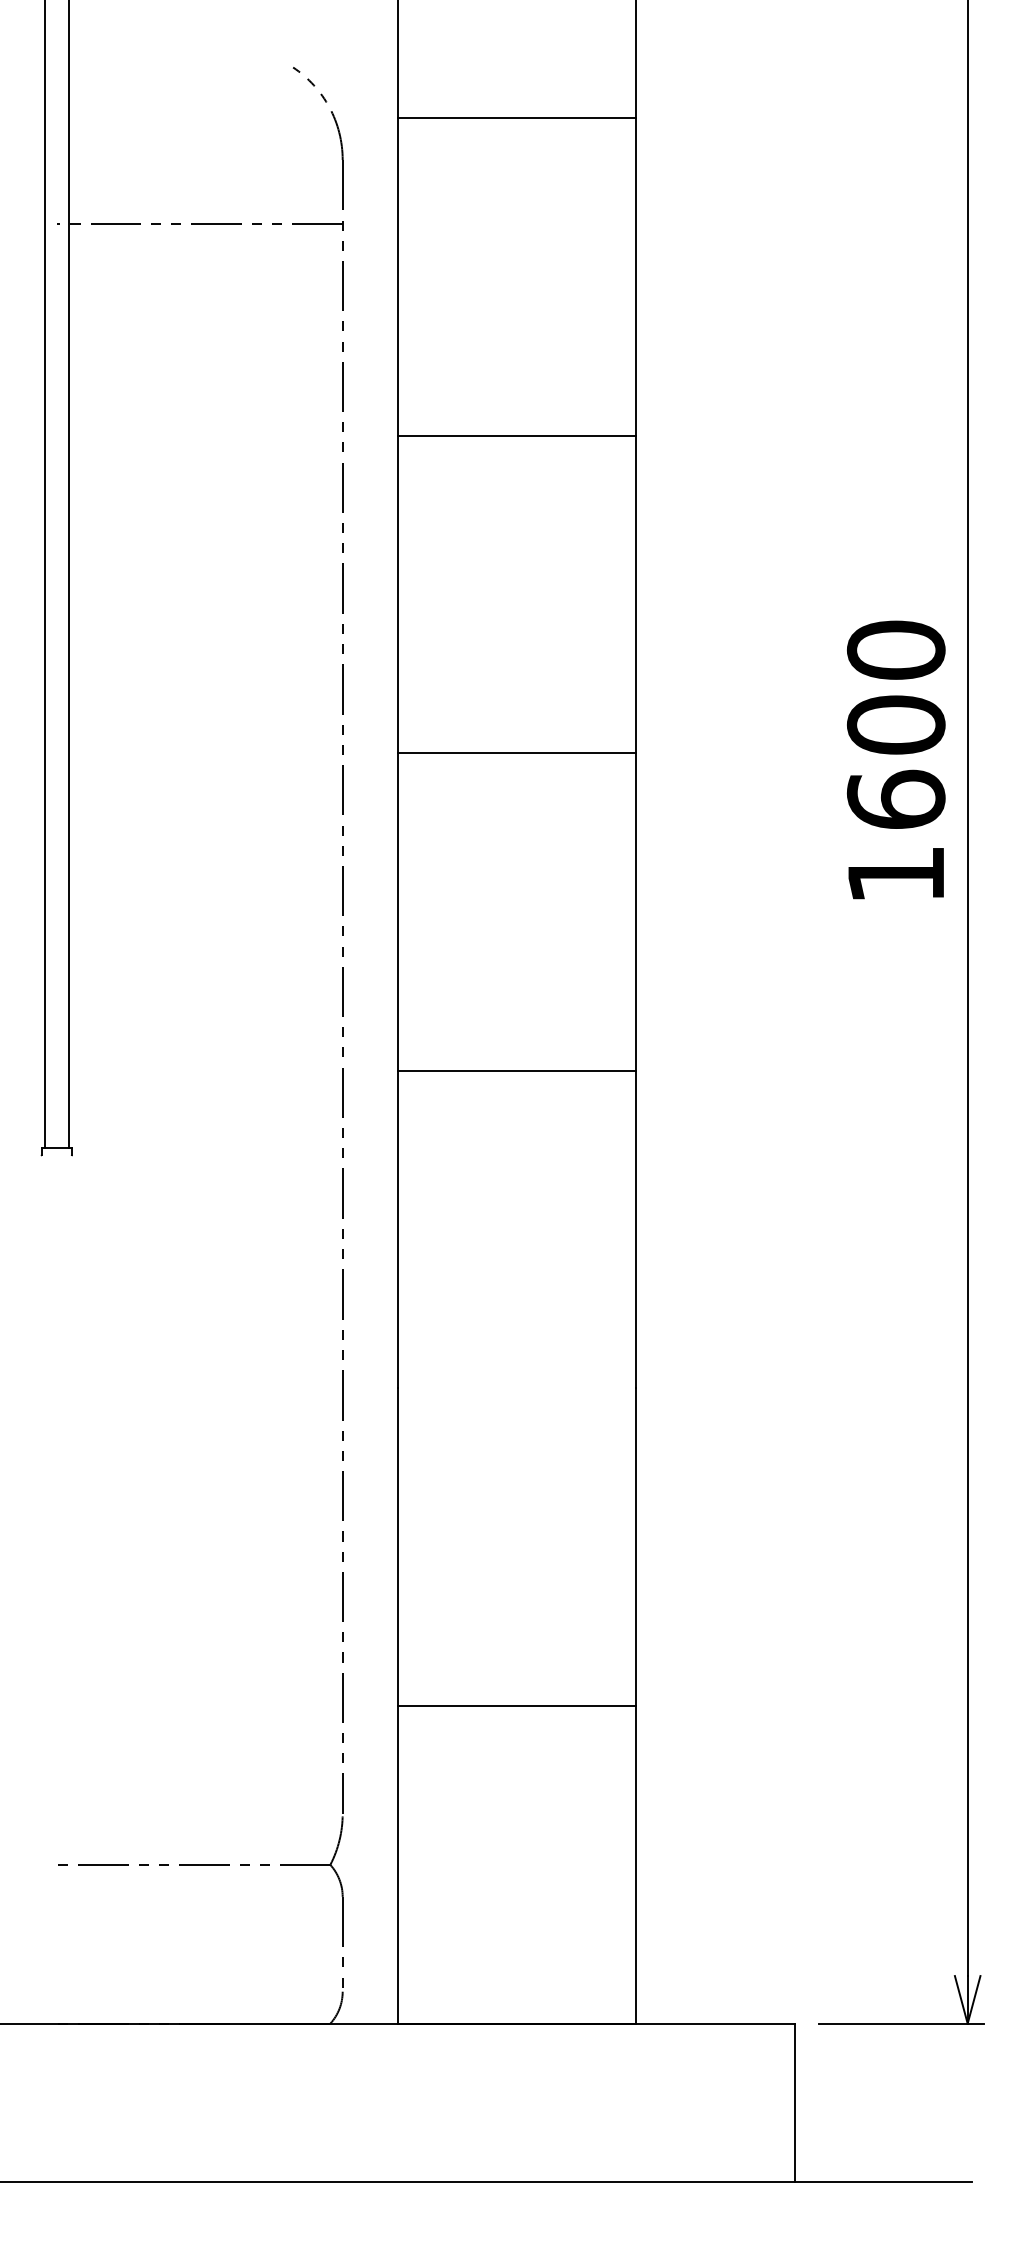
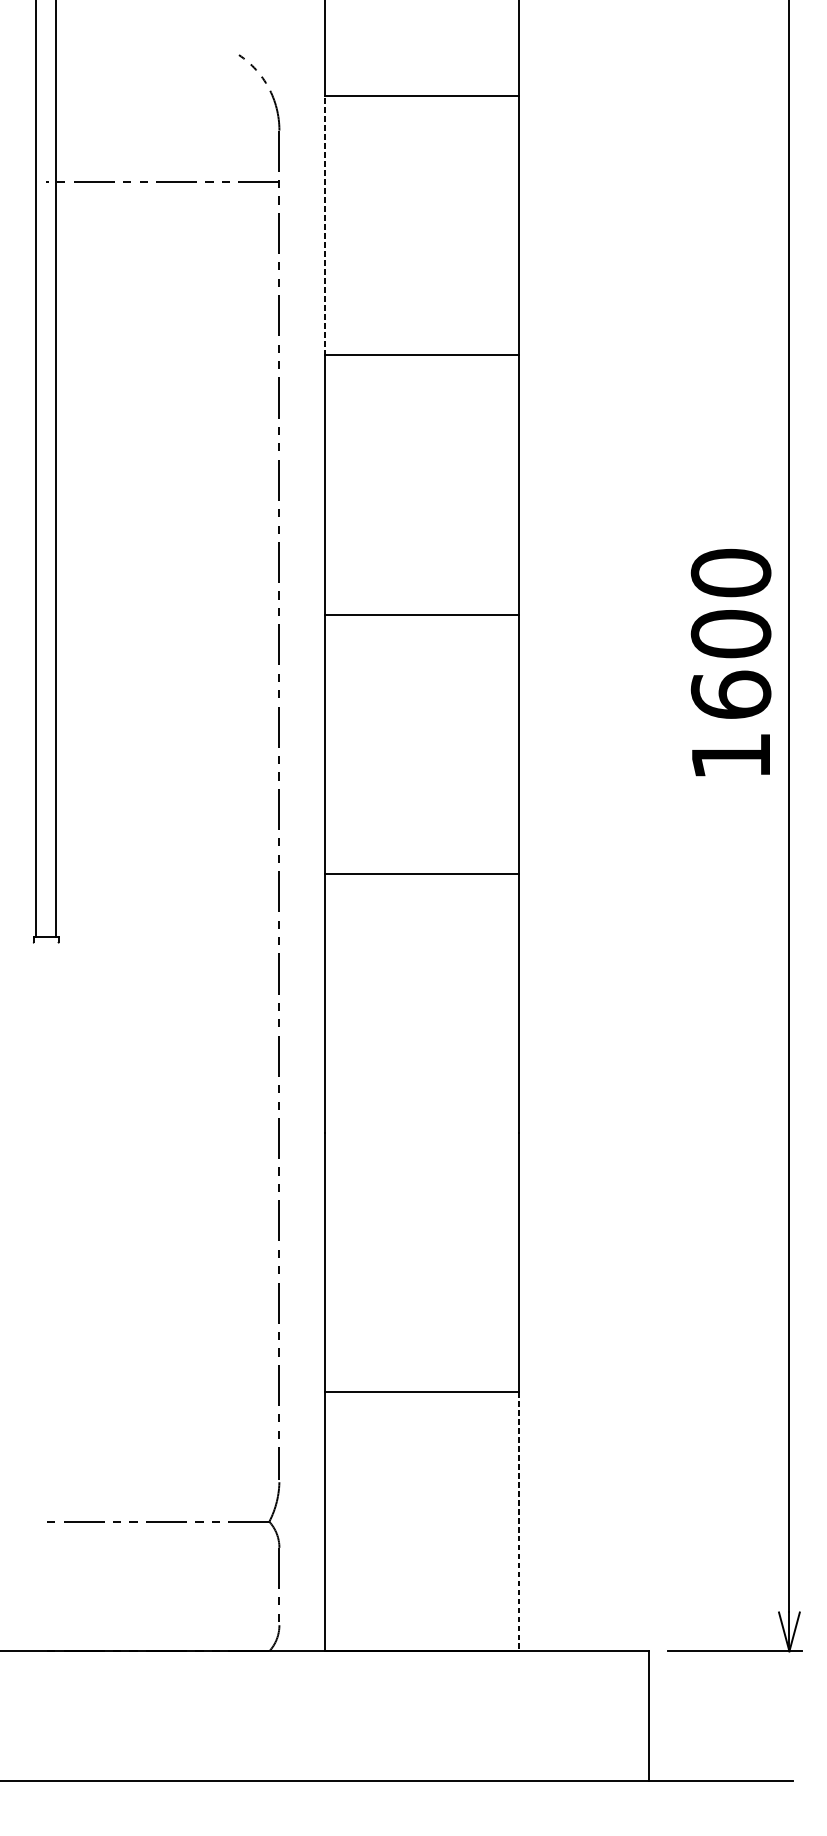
line: (398, 276) -> (324, 225), solid -> dashed
text: (896, 759) -> (731, 662), moved
line: (636, 1864) -> (519, 1521), solid -> dashed

